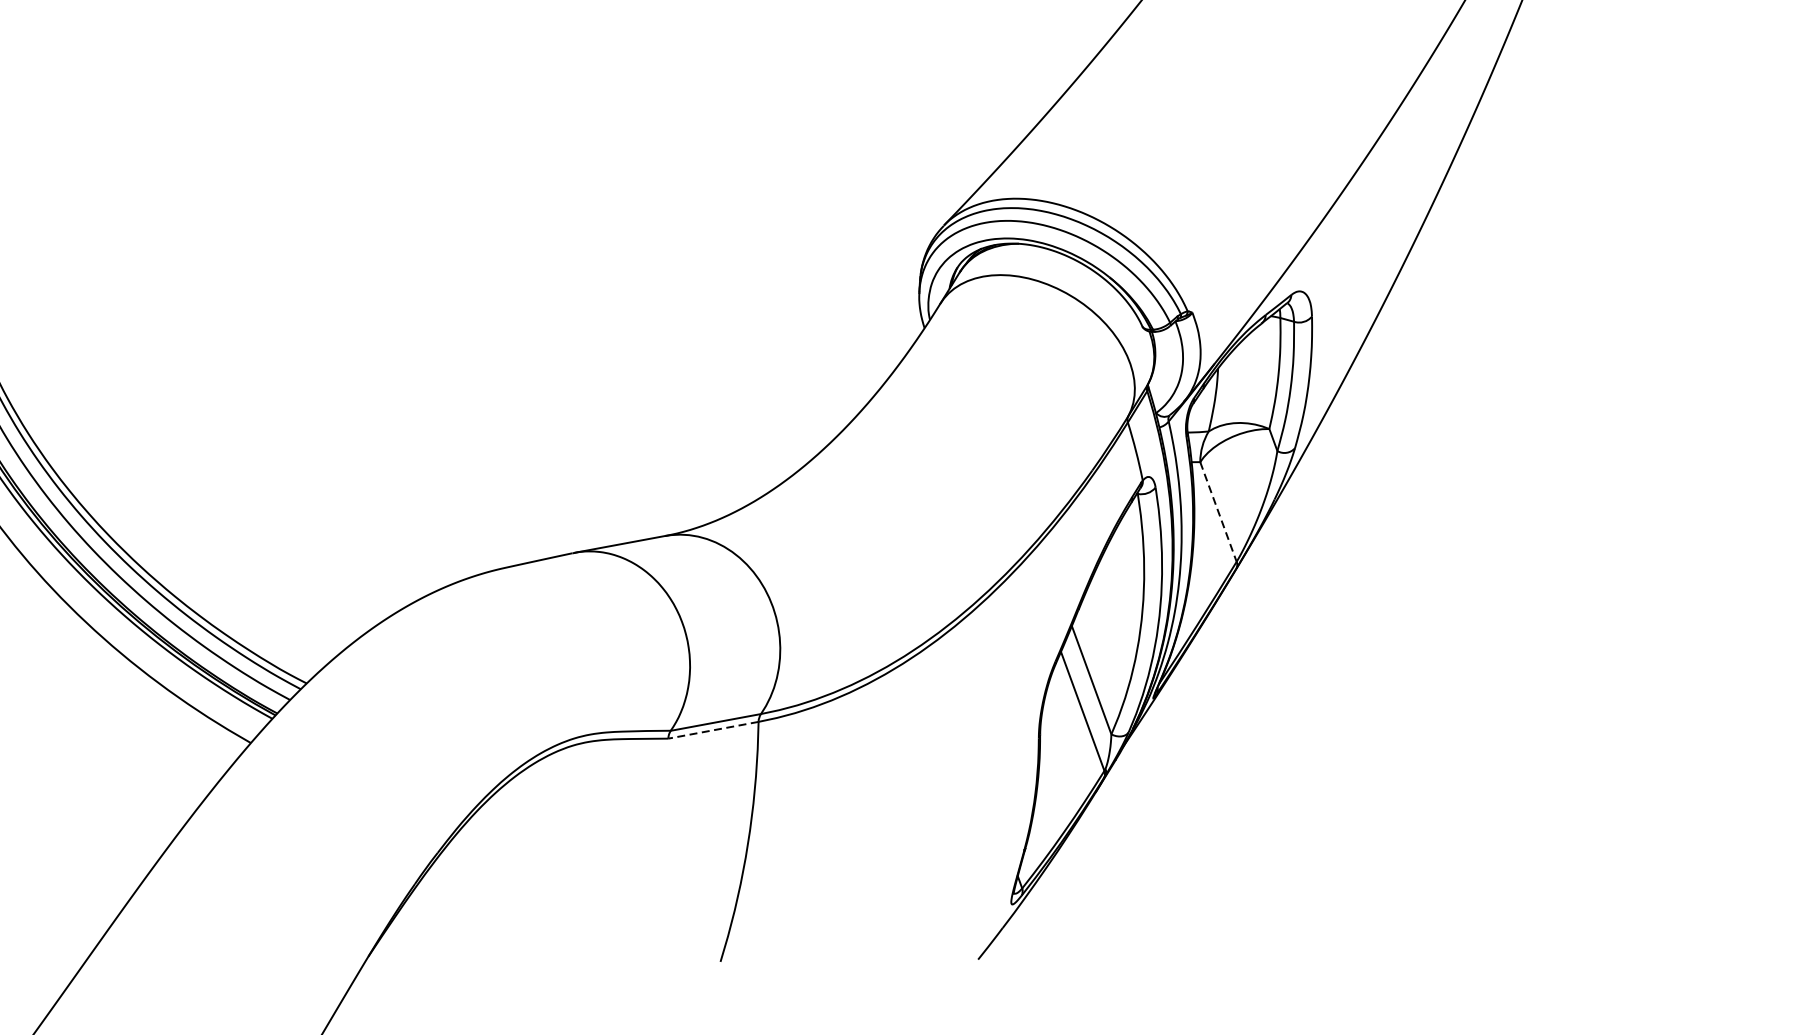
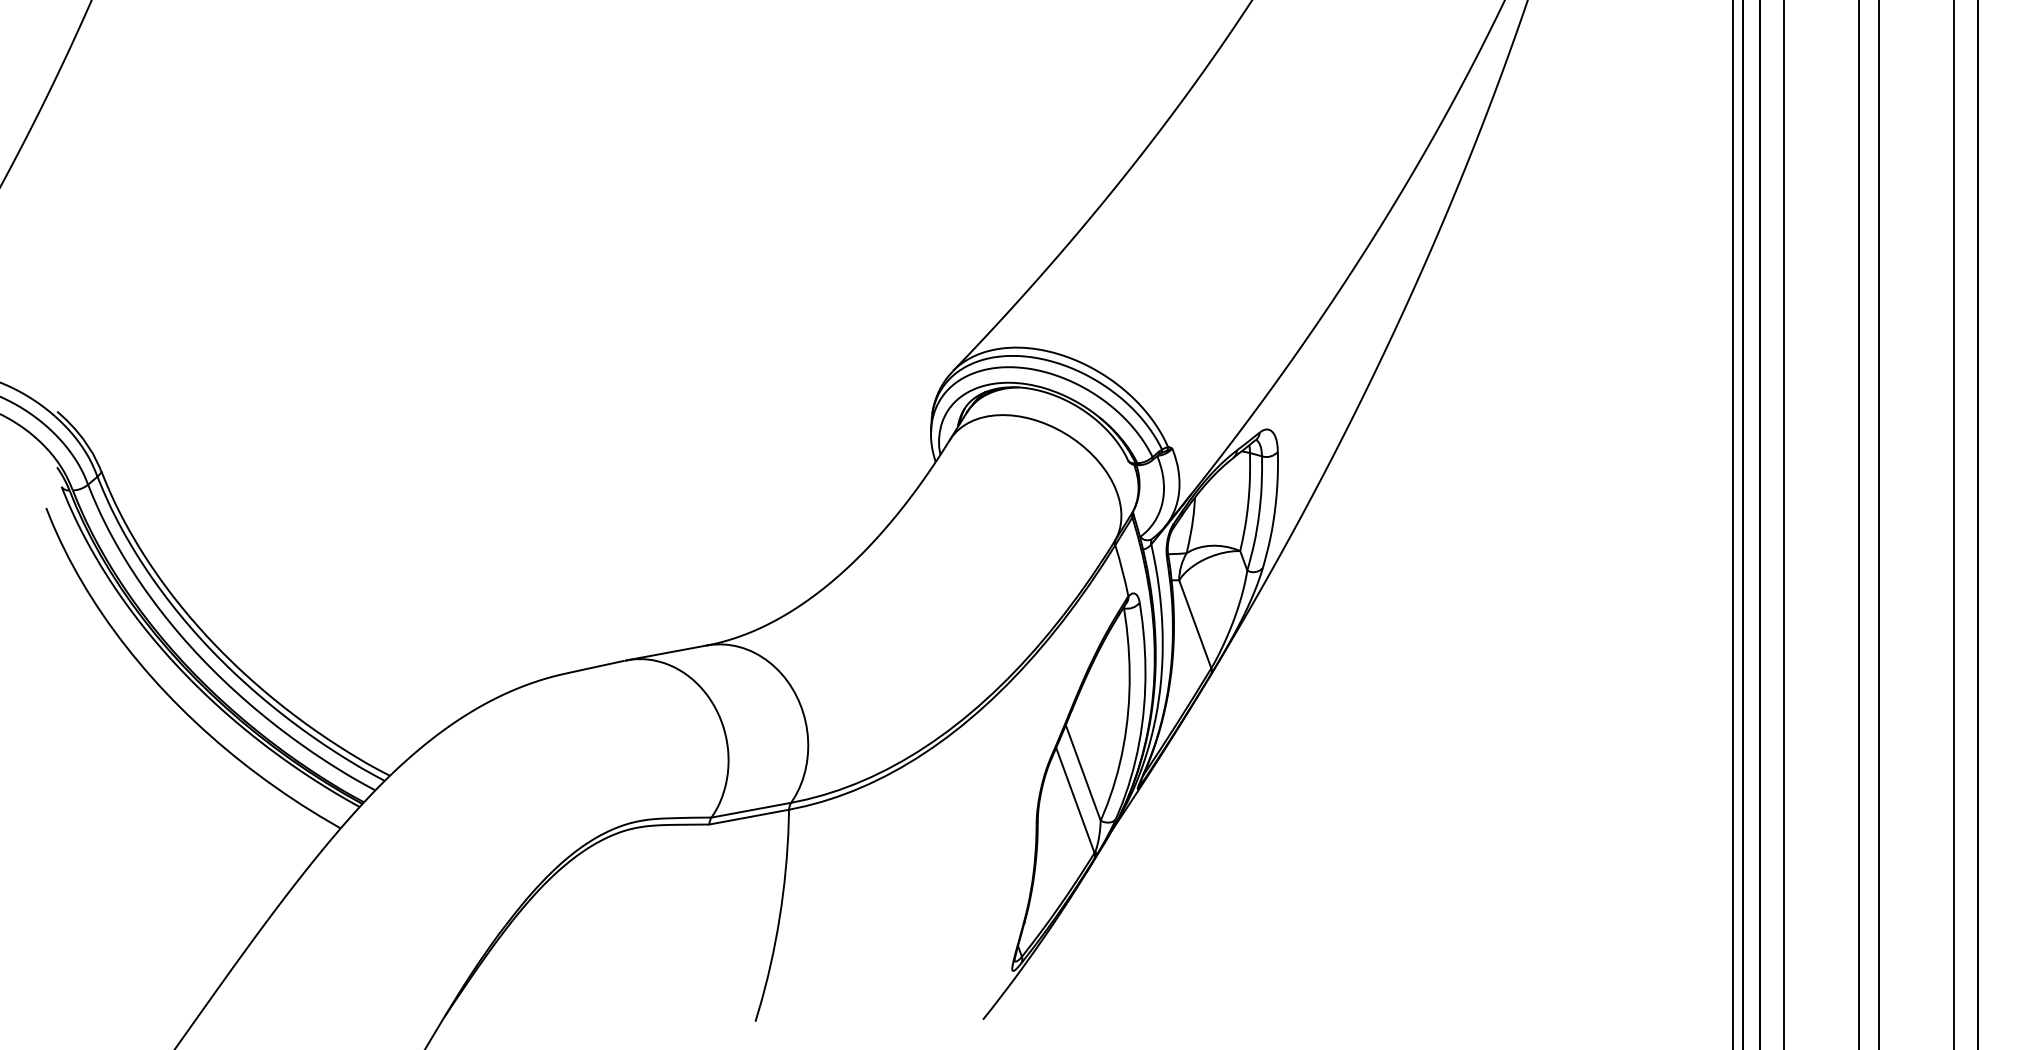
line: (1218, 512) -> (1195, 624), dashed -> solid
line: (713, 730) -> (749, 817), dashed -> solid

